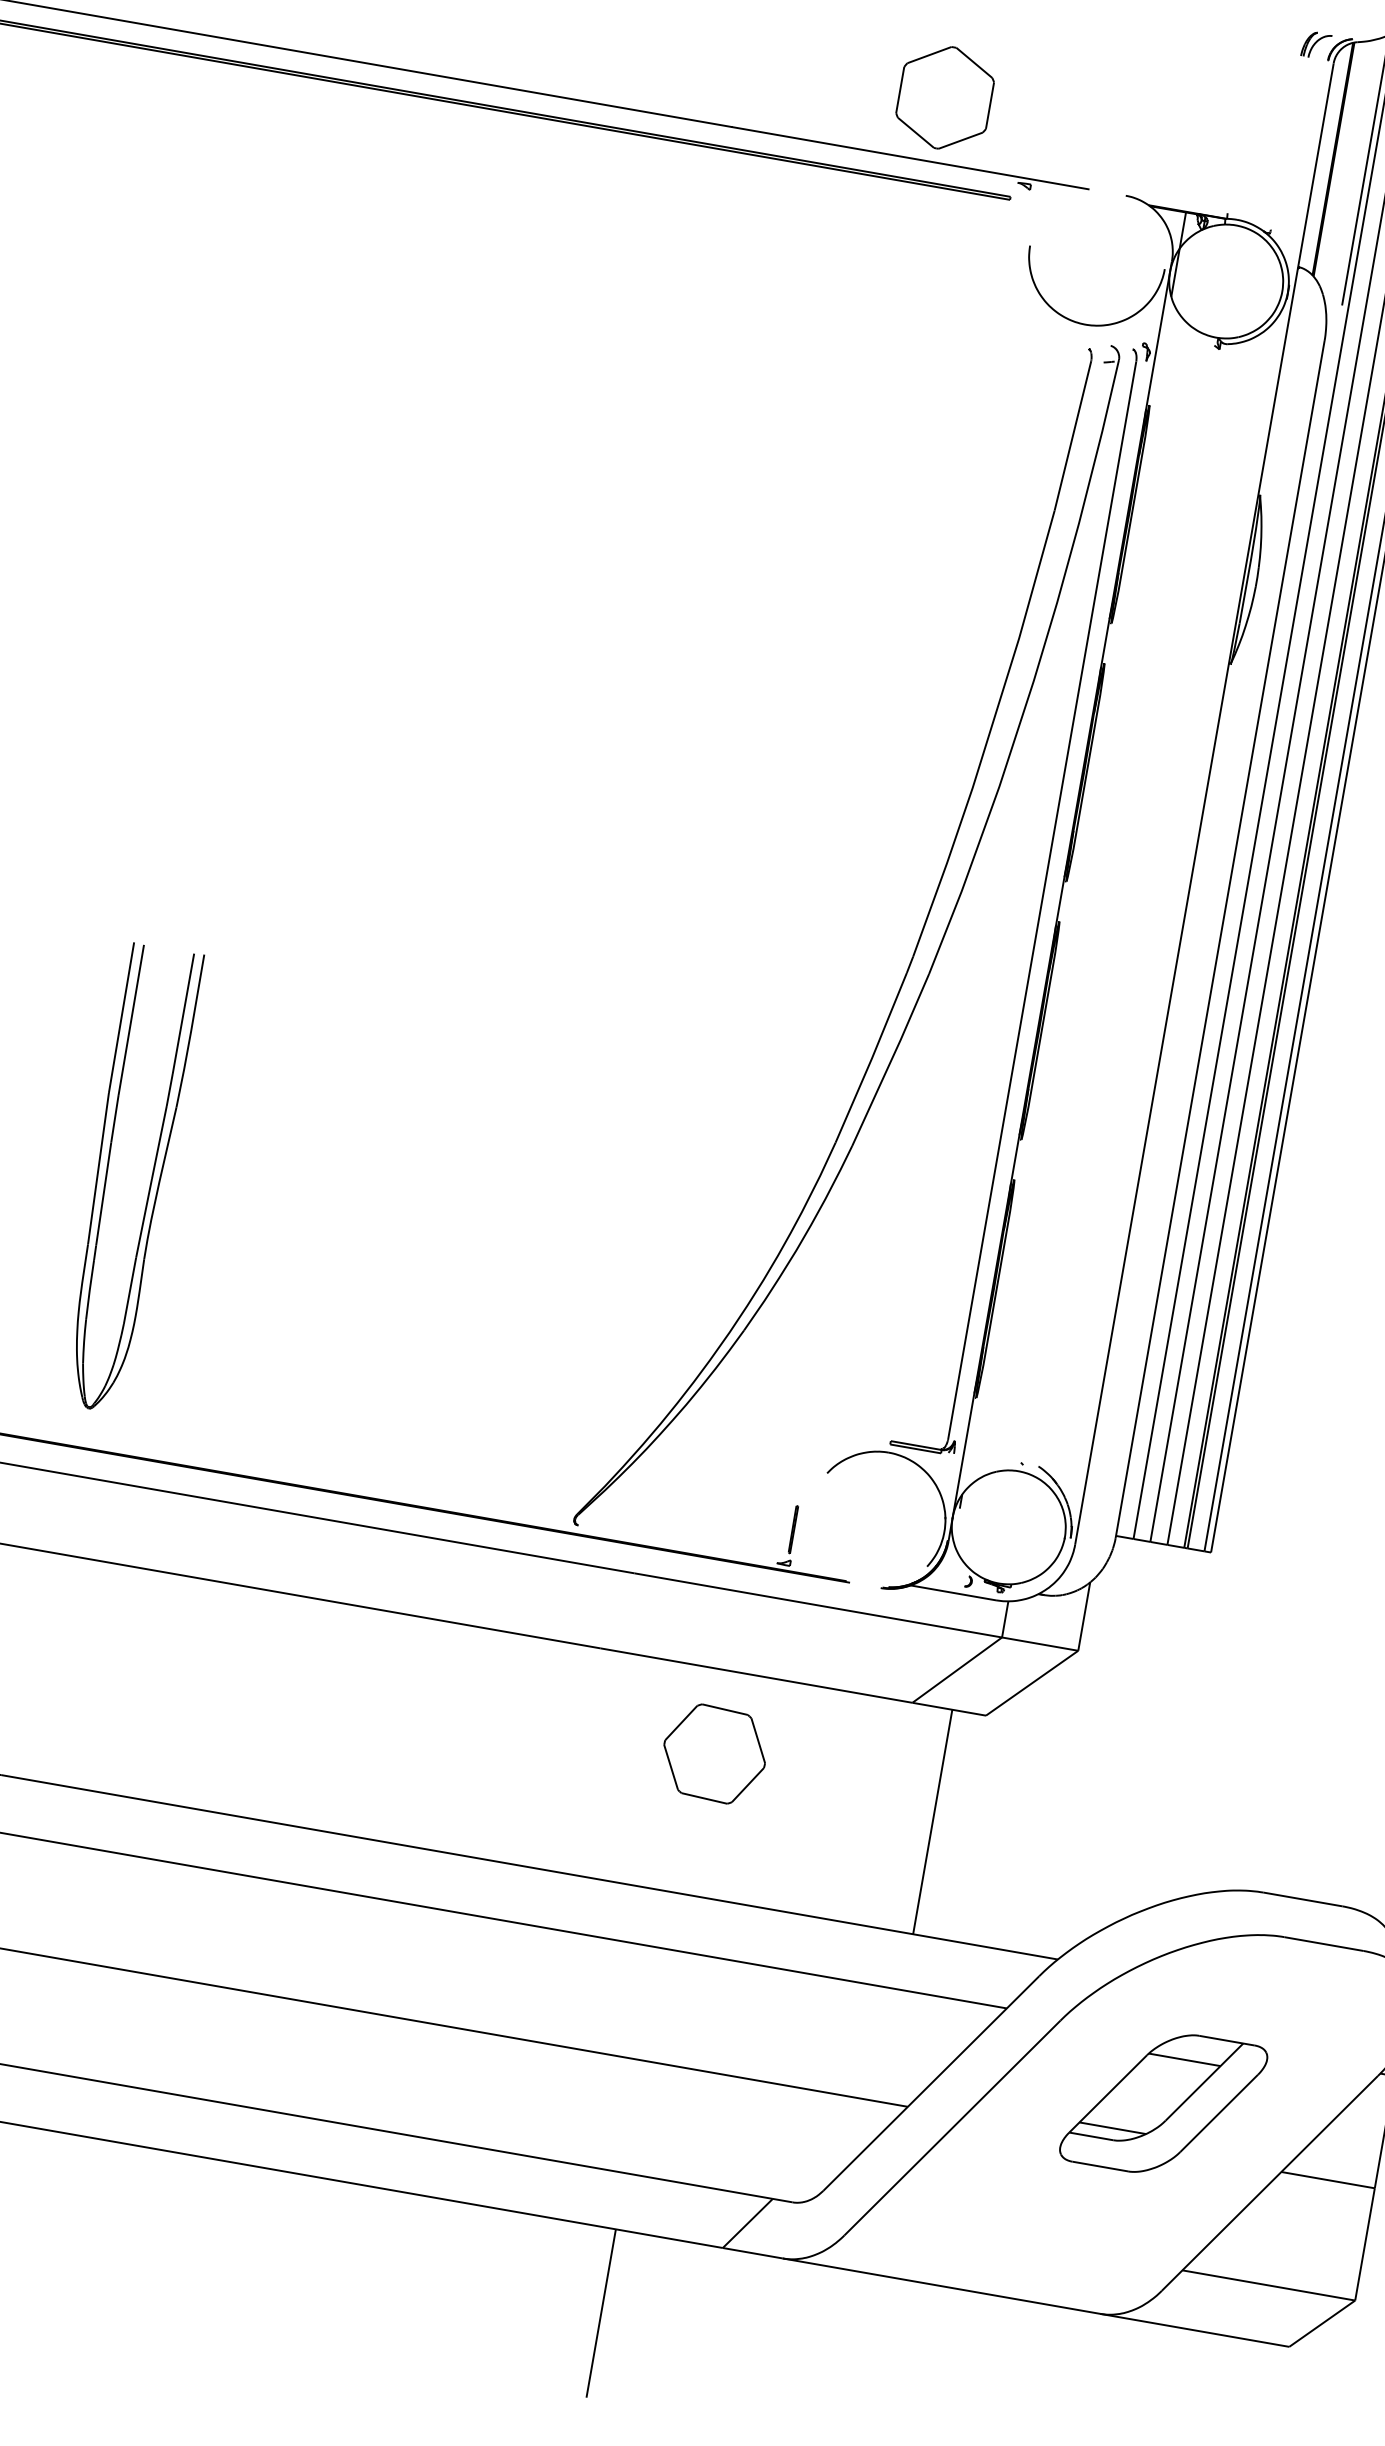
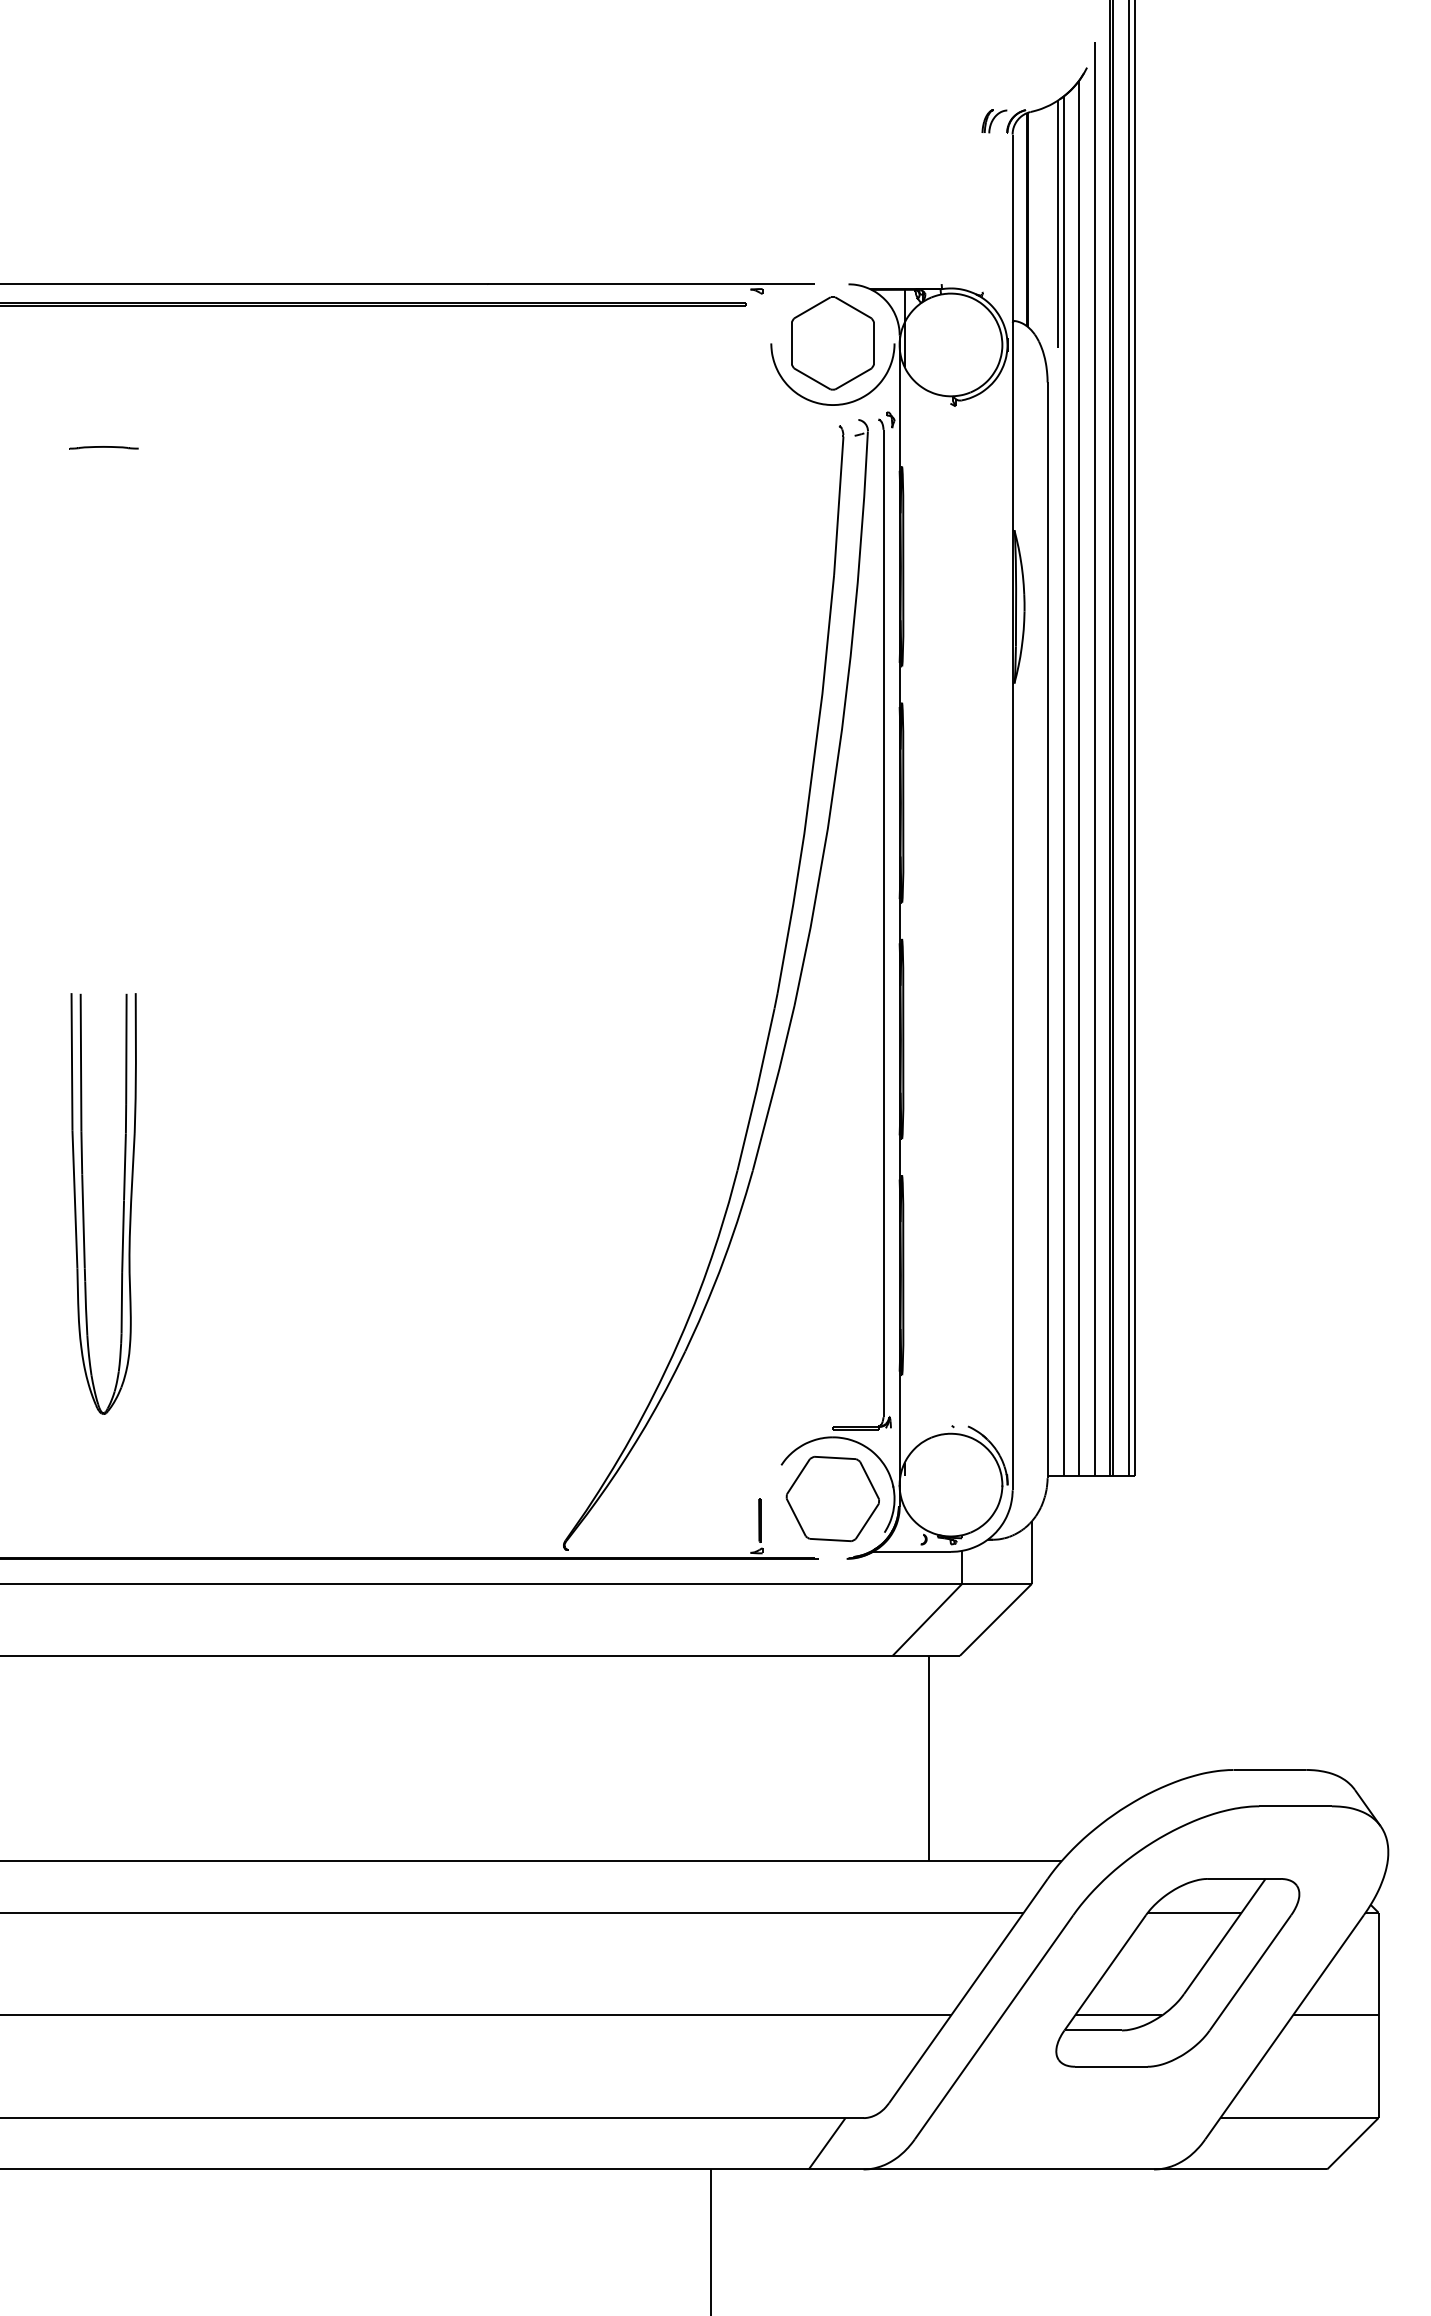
part: (944, 97) -> (832, 343), moved
line: (280, 231) -> (103, 447), added
part: (107, 1180) -> (84, 1208), moved
part: (714, 1753) -> (832, 1498), moved
part: (1163, 2103) -> (1177, 1972), size x1.43

